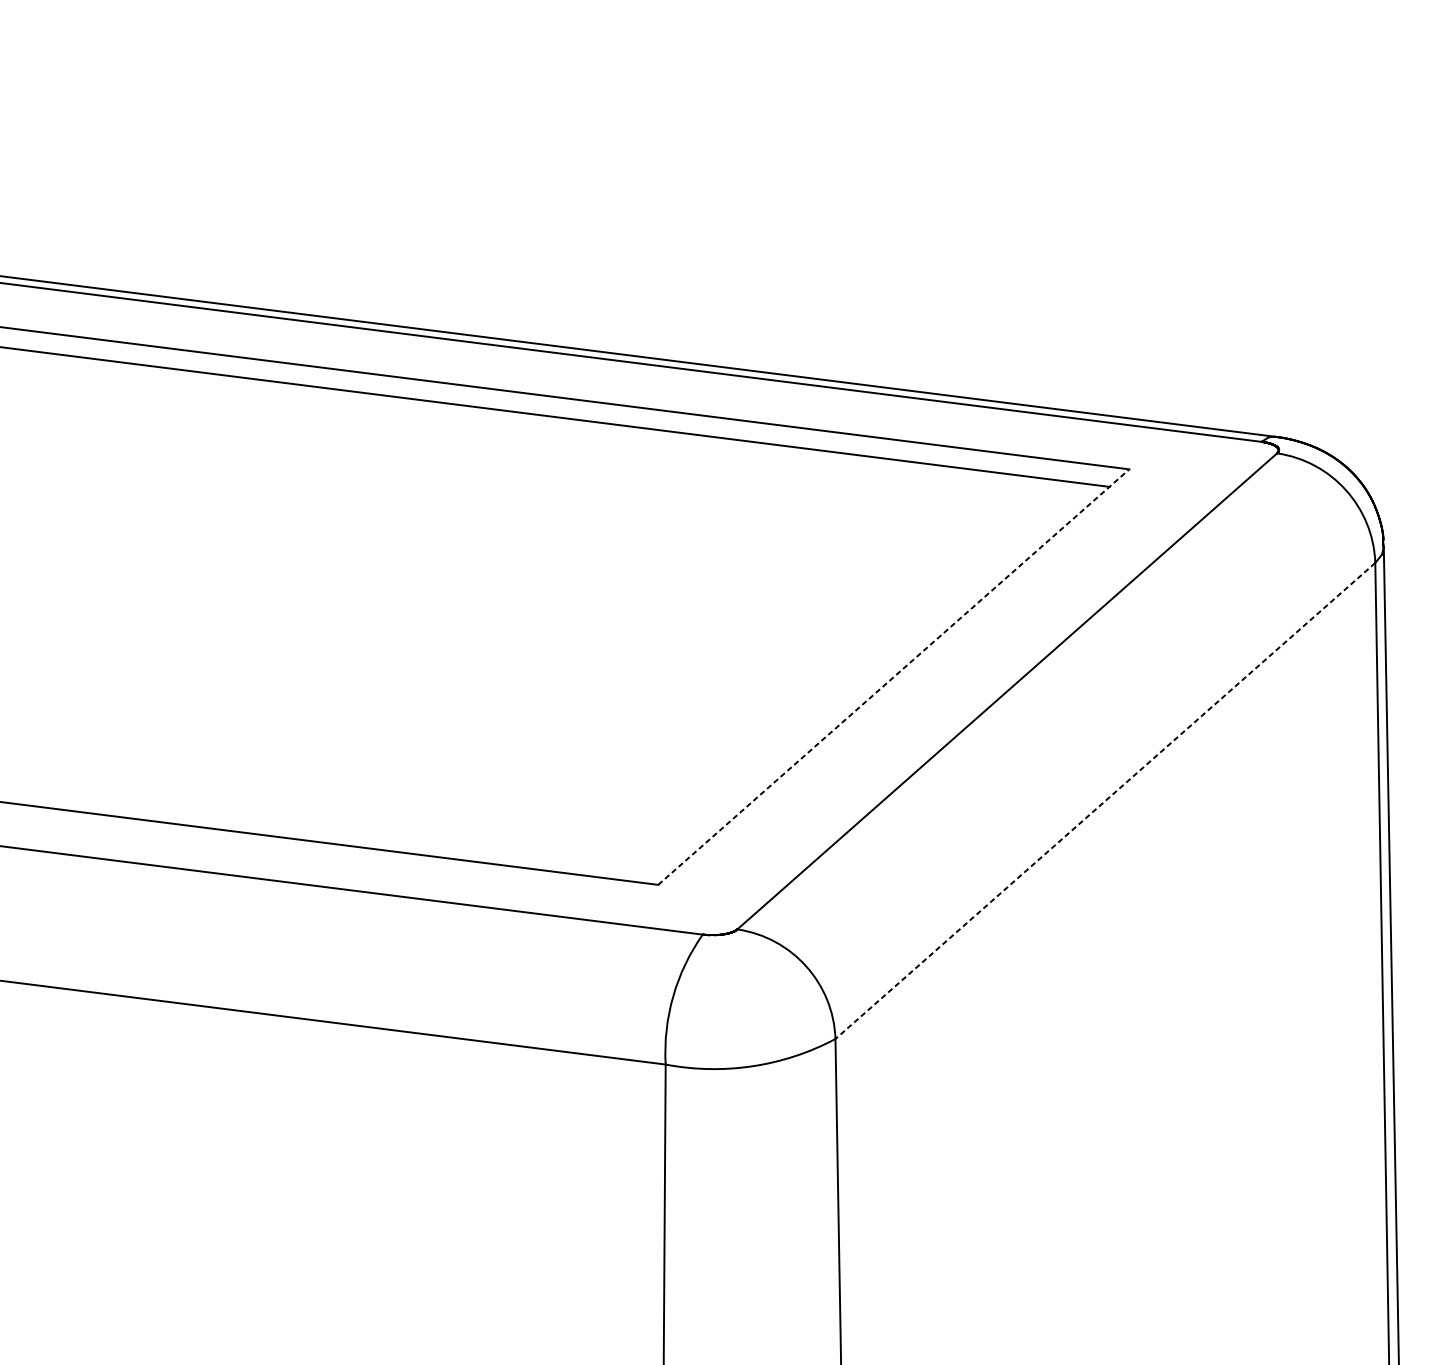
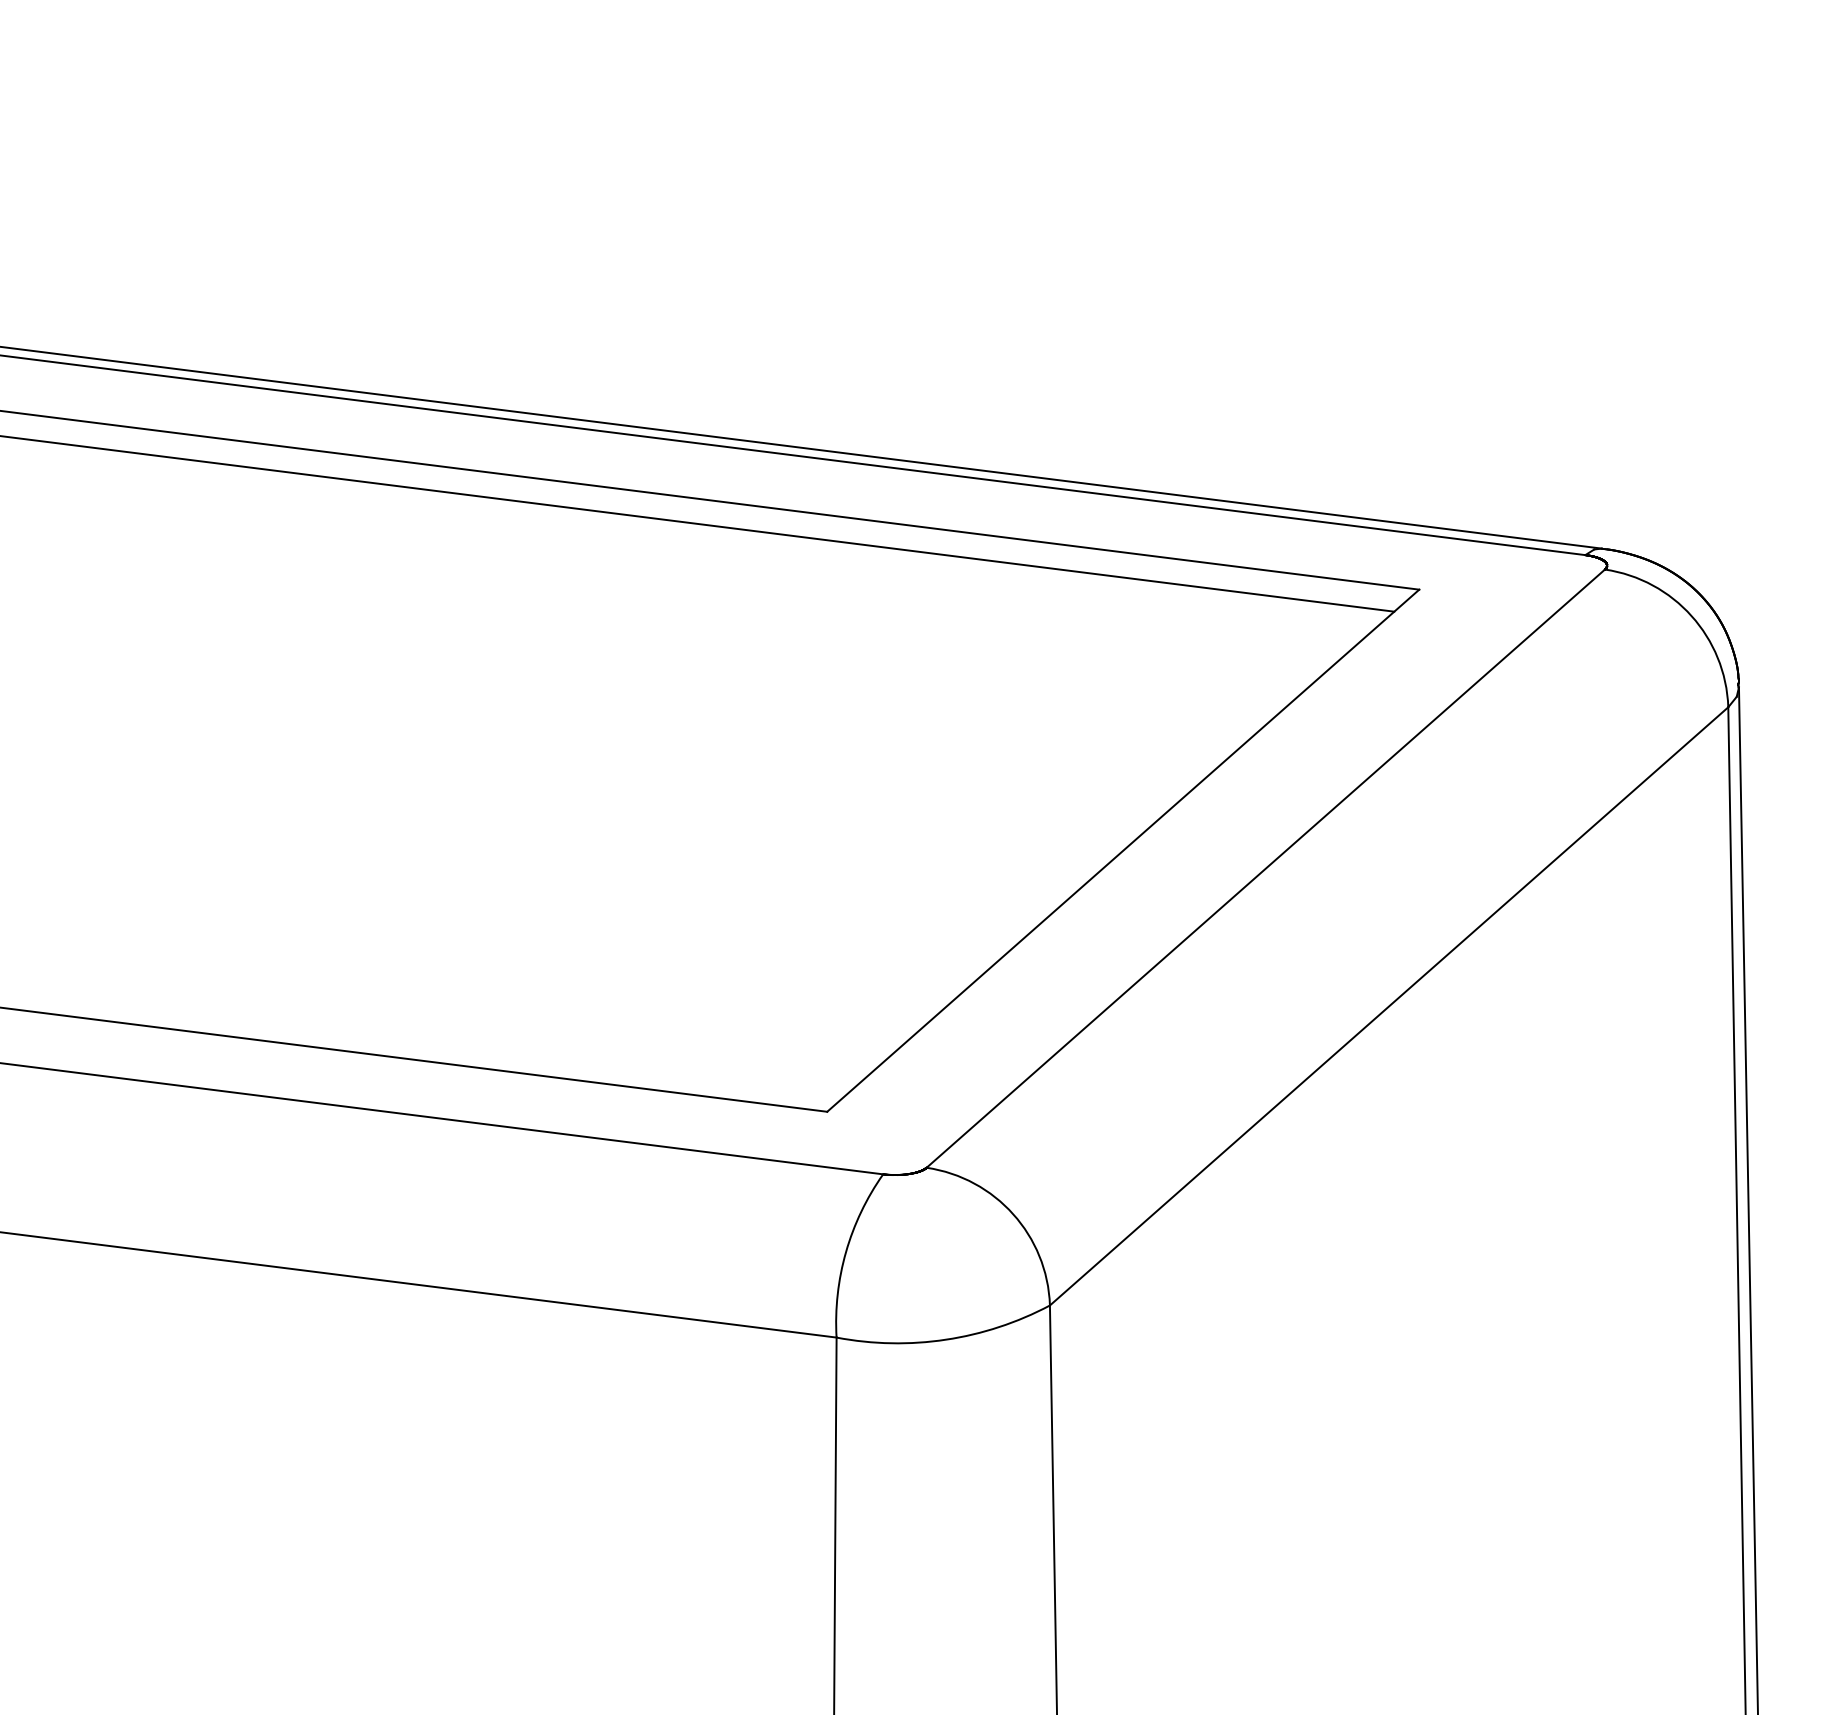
line: (894, 676) -> (1123, 850), dashed -> solid
line: (1104, 801) -> (1388, 1006), dashed -> solid

